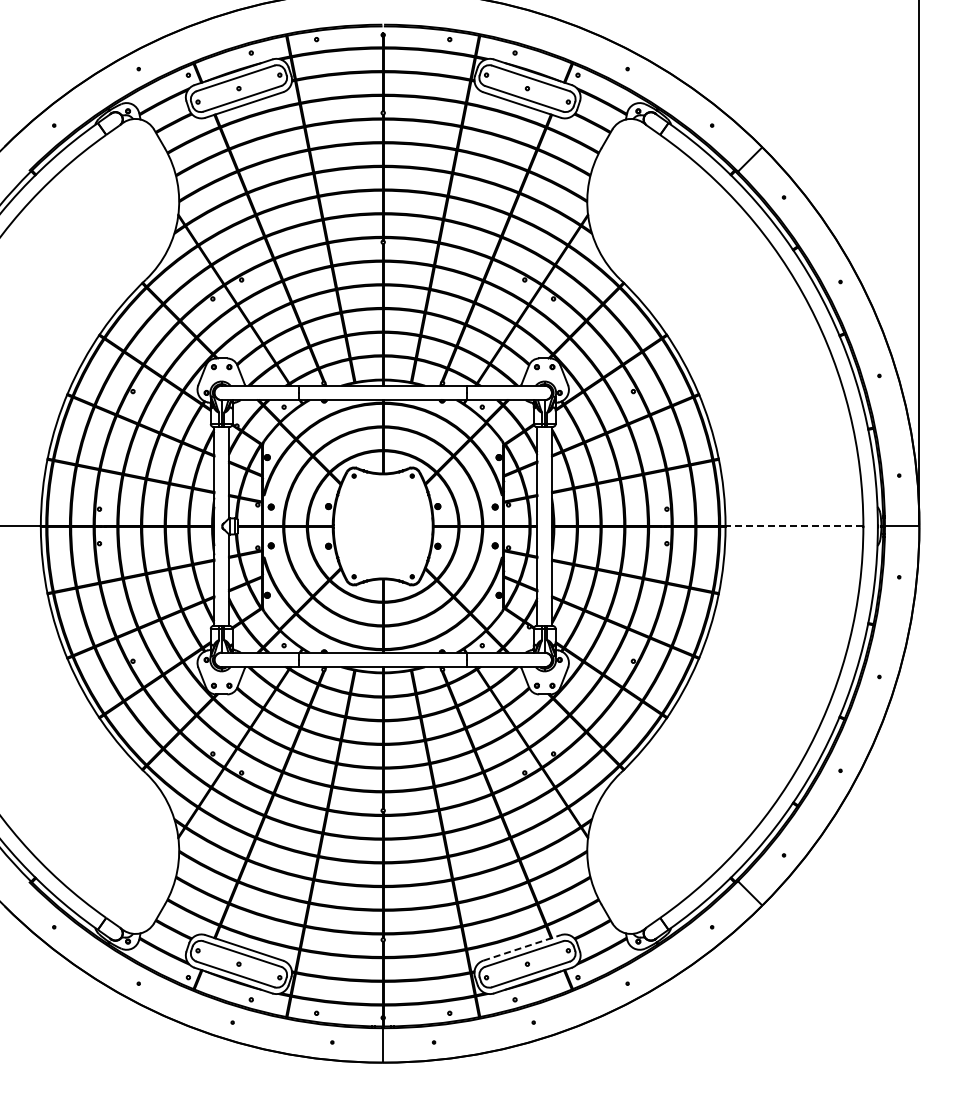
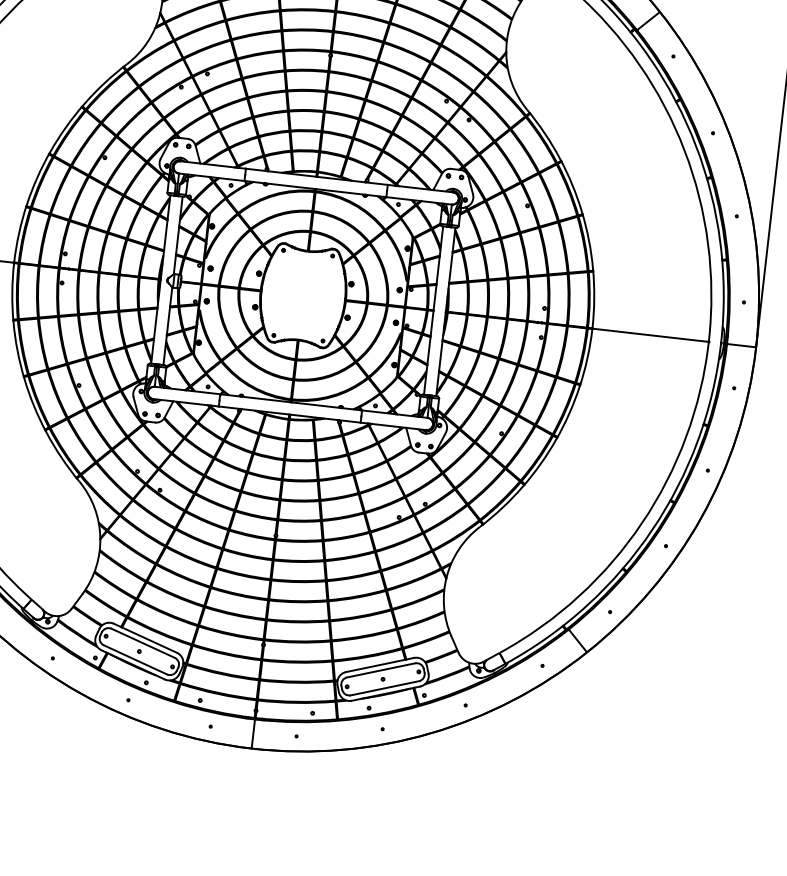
line: (793, 526) -> (649, 335), dashed -> solid
line: (522, 947) -> (380, 664), dashed -> solid

